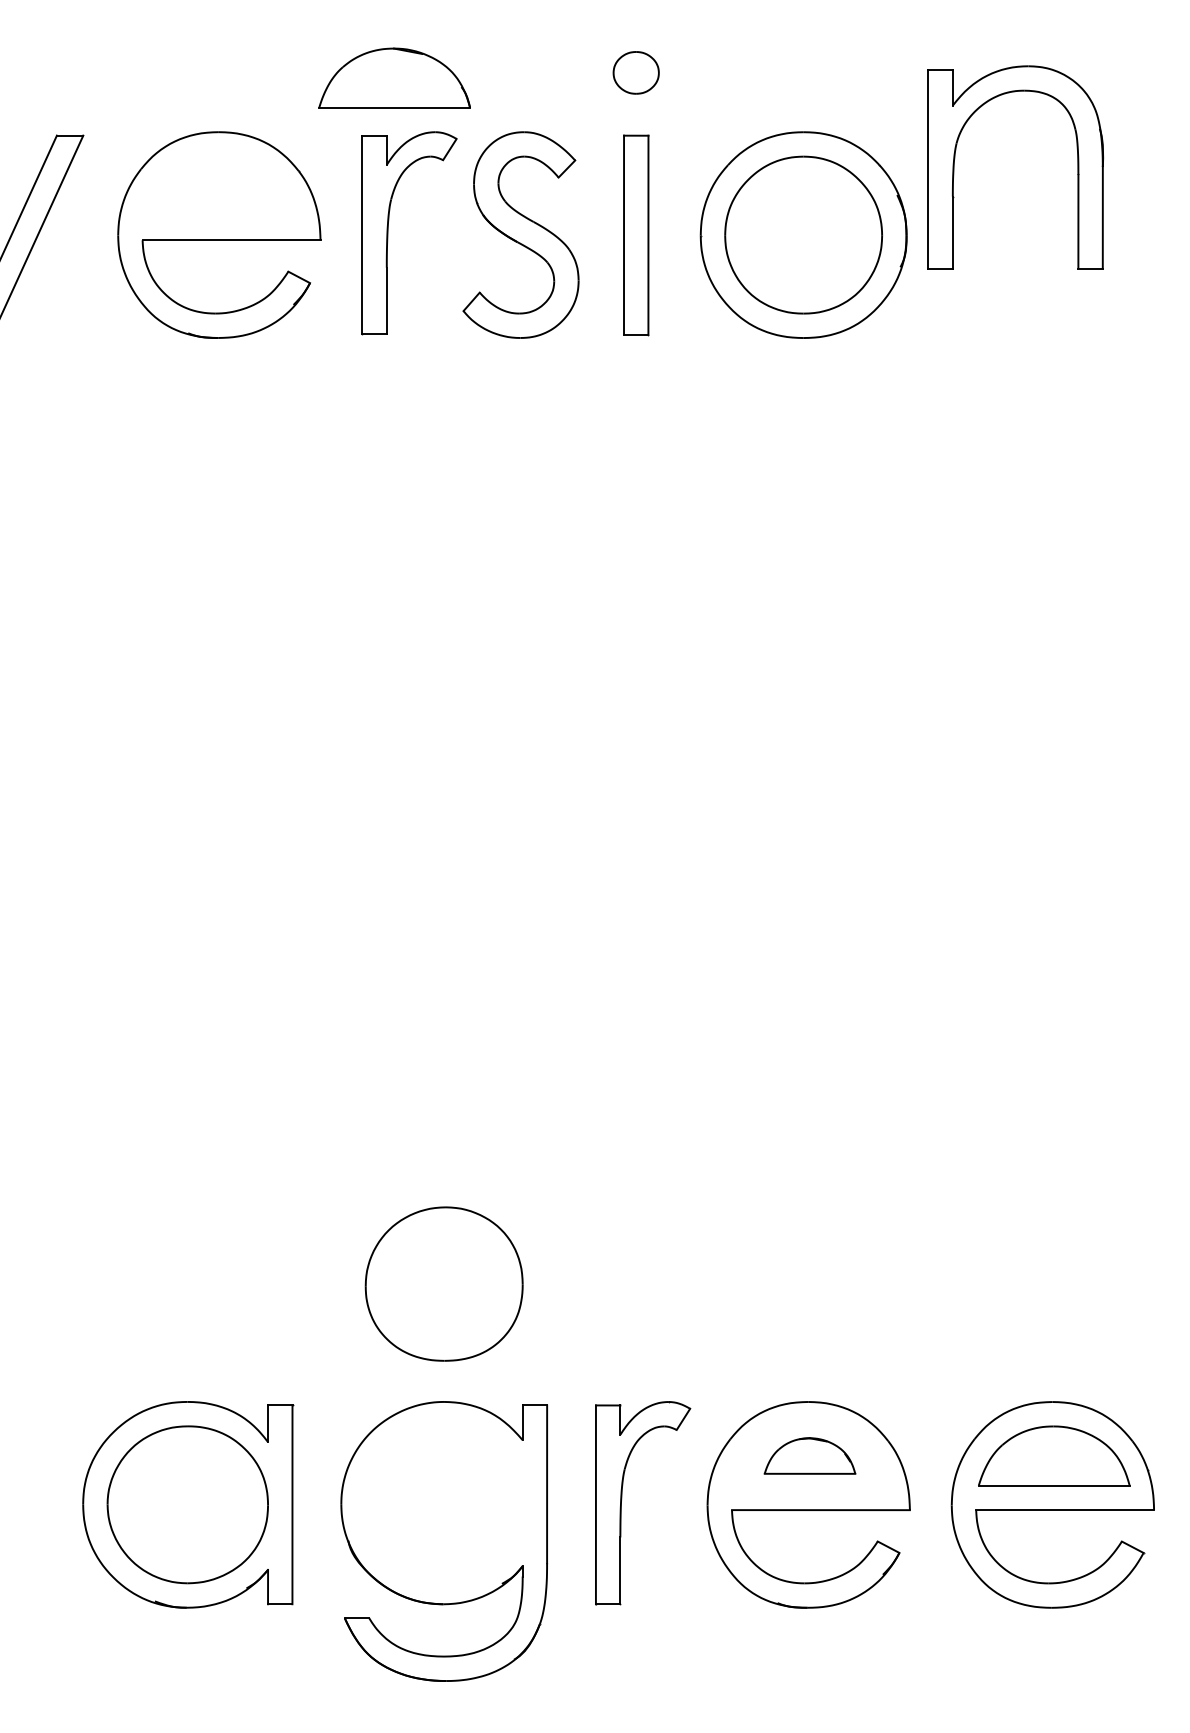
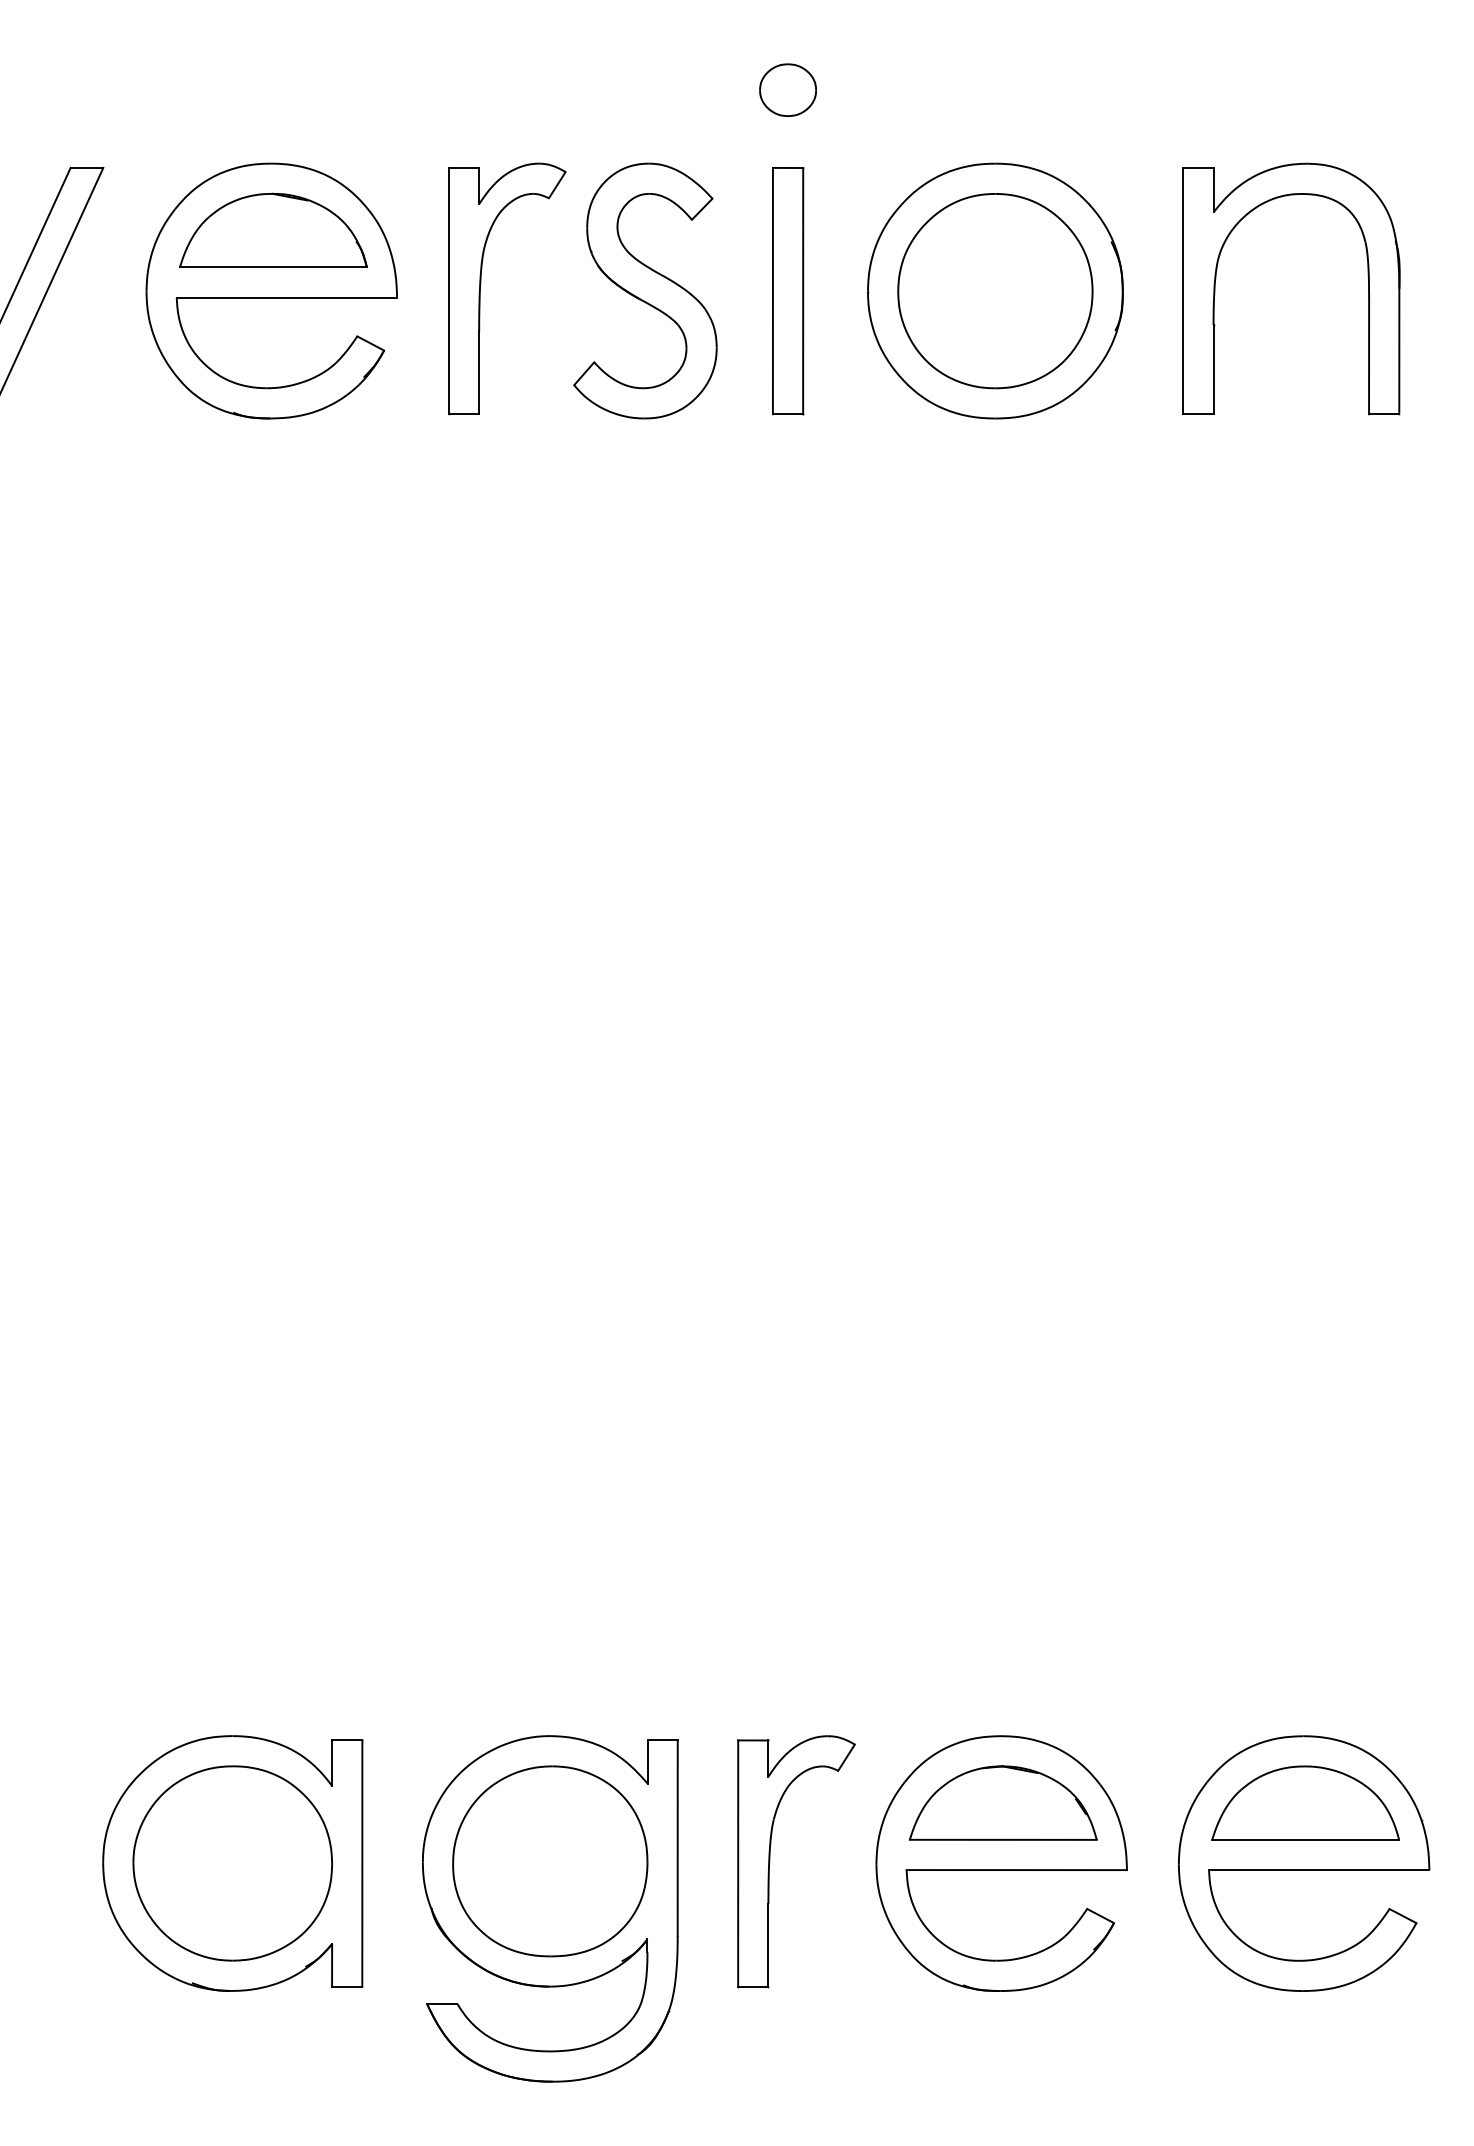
part: (394, 77) -> (273, 229), moved
part: (955, 158) -> (1216, 277), moved
part: (443, 1283) -> (549, 1860), moved
part: (809, 1455) -> (1002, 1802), size x1.67

